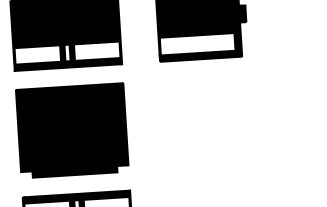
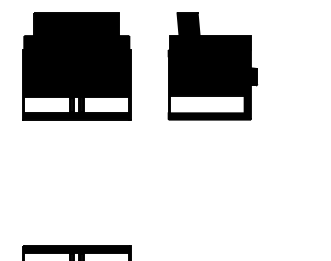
part: (72, 130) -> (76, 182), removed

